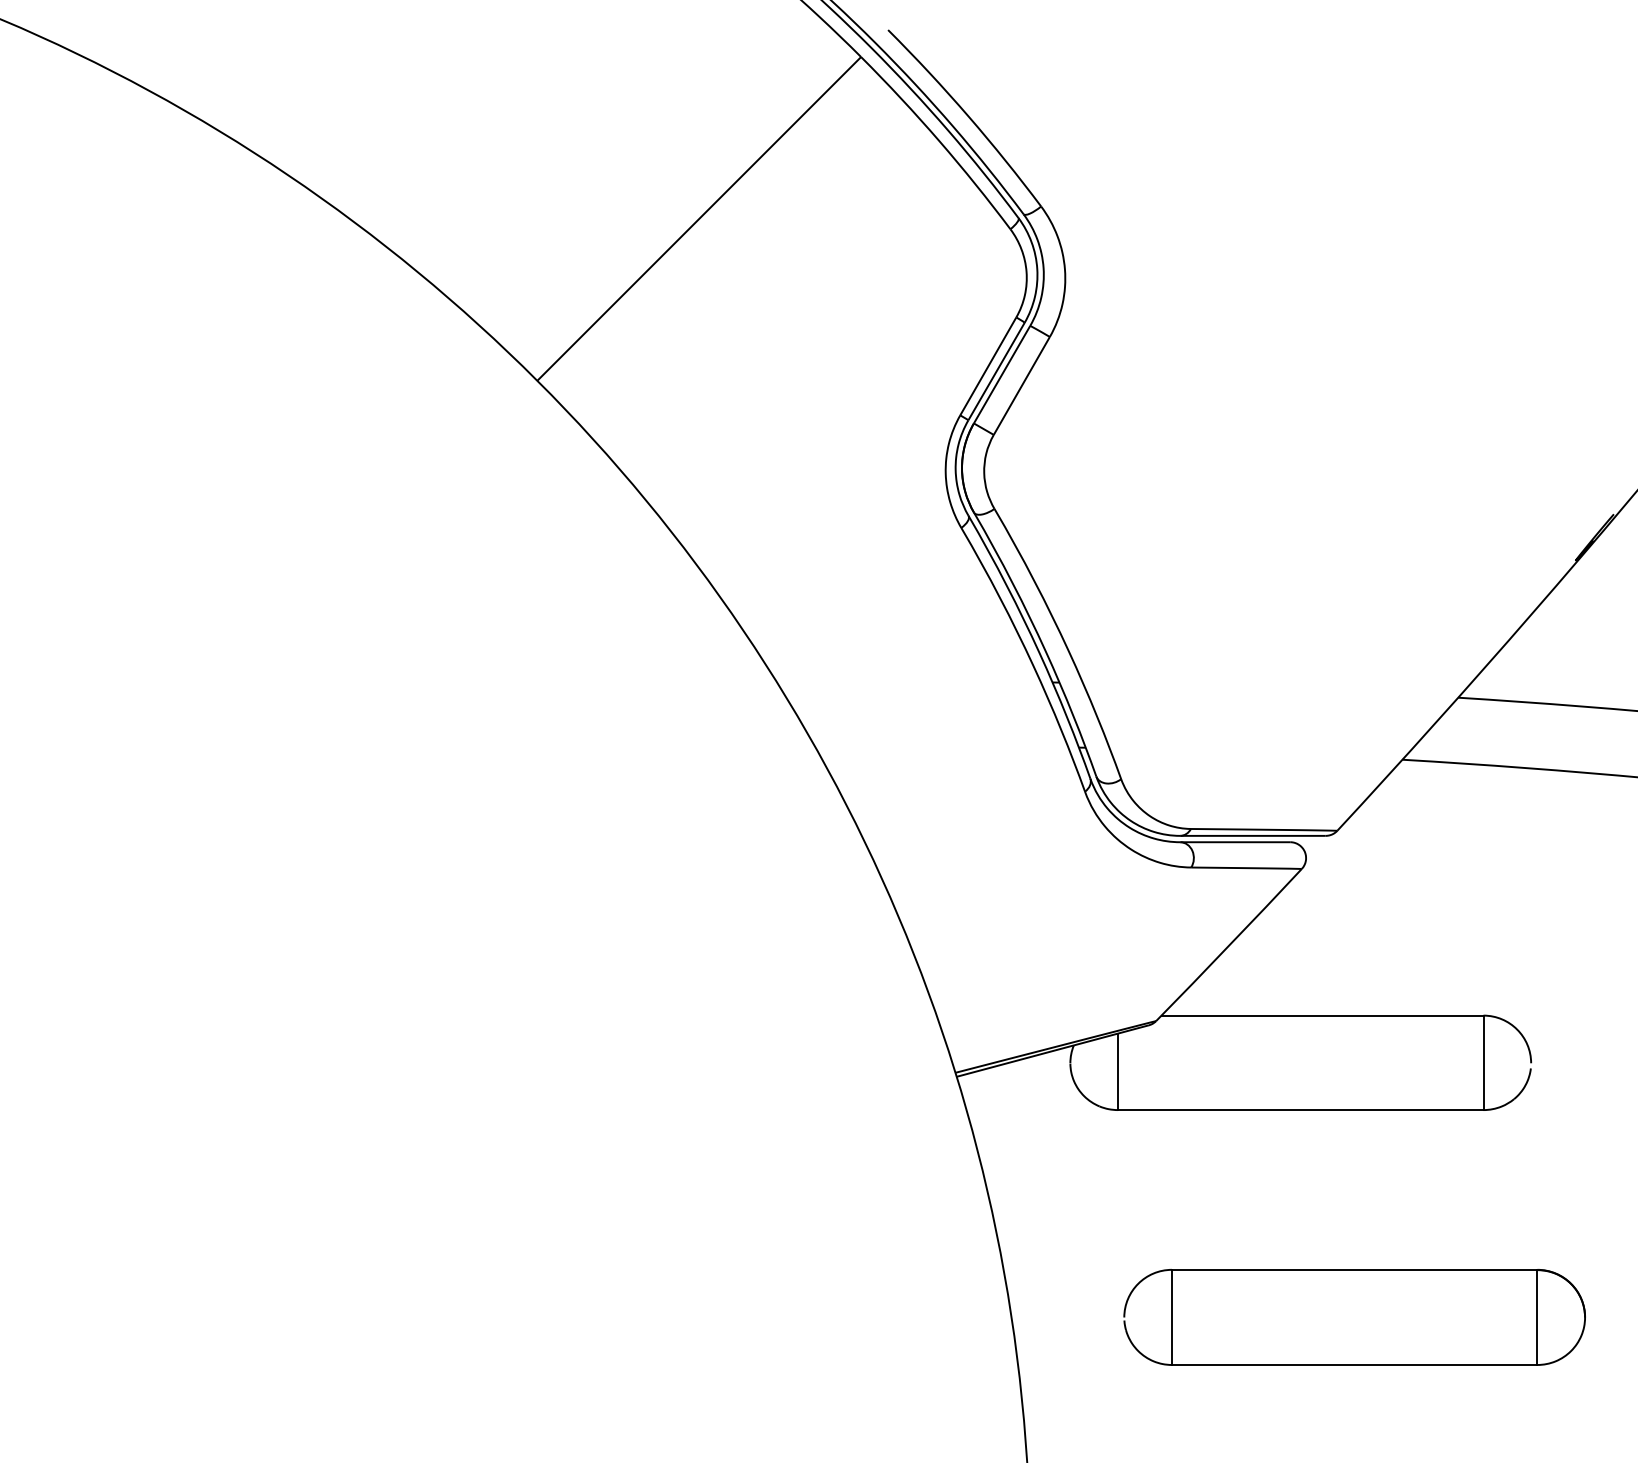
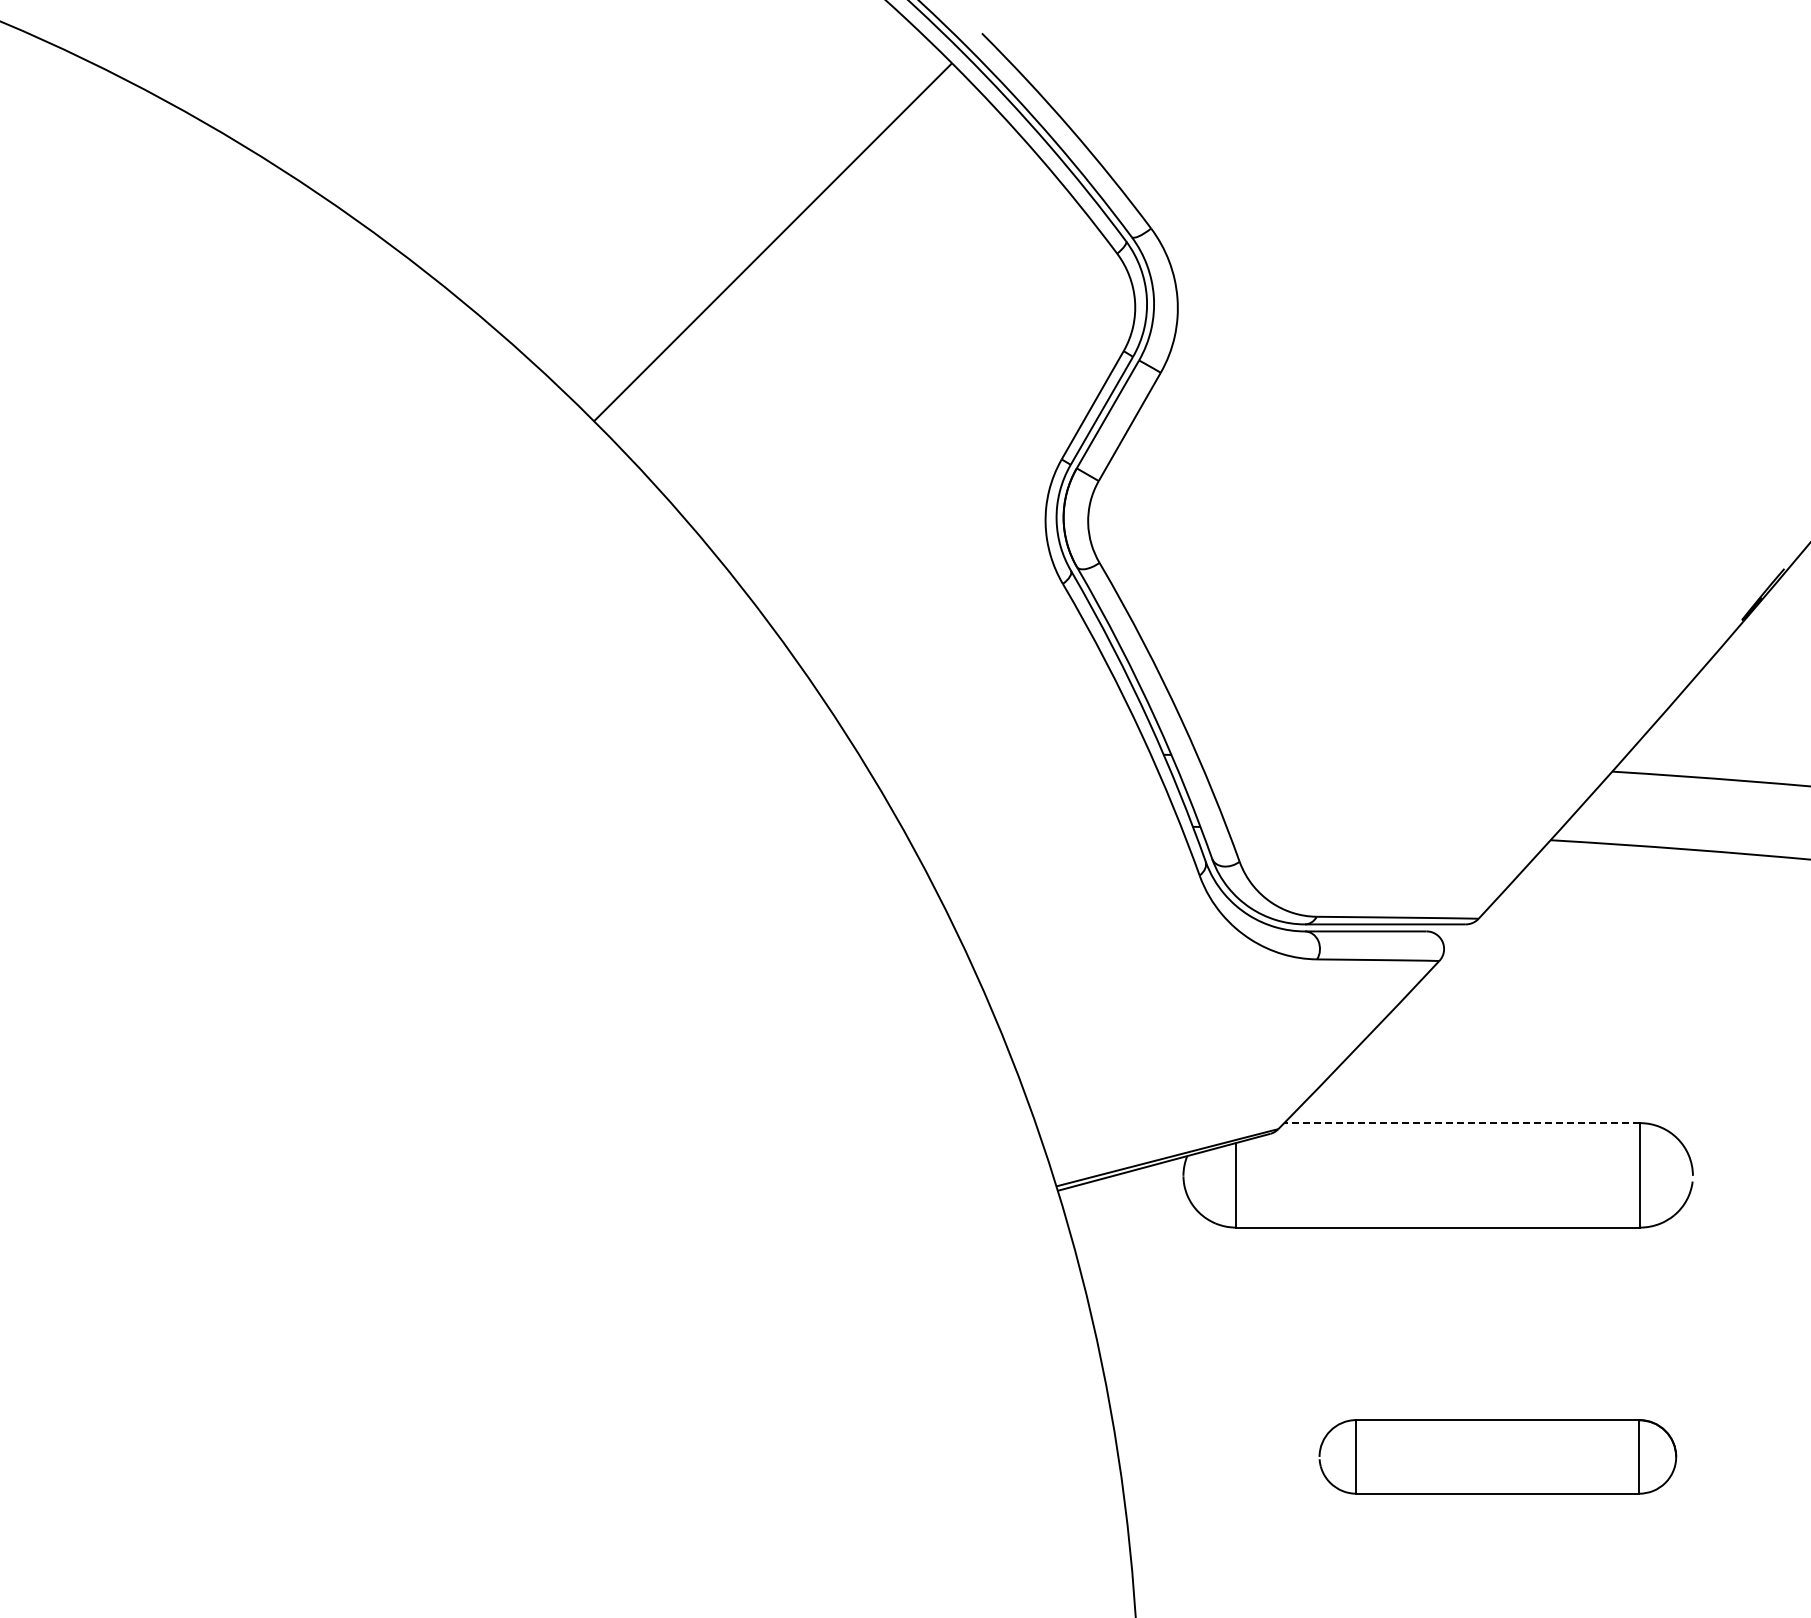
line: (1321, 1015) -> (1461, 1123), solid -> dashed
part: (1354, 1317) -> (1497, 1456), size x0.7

